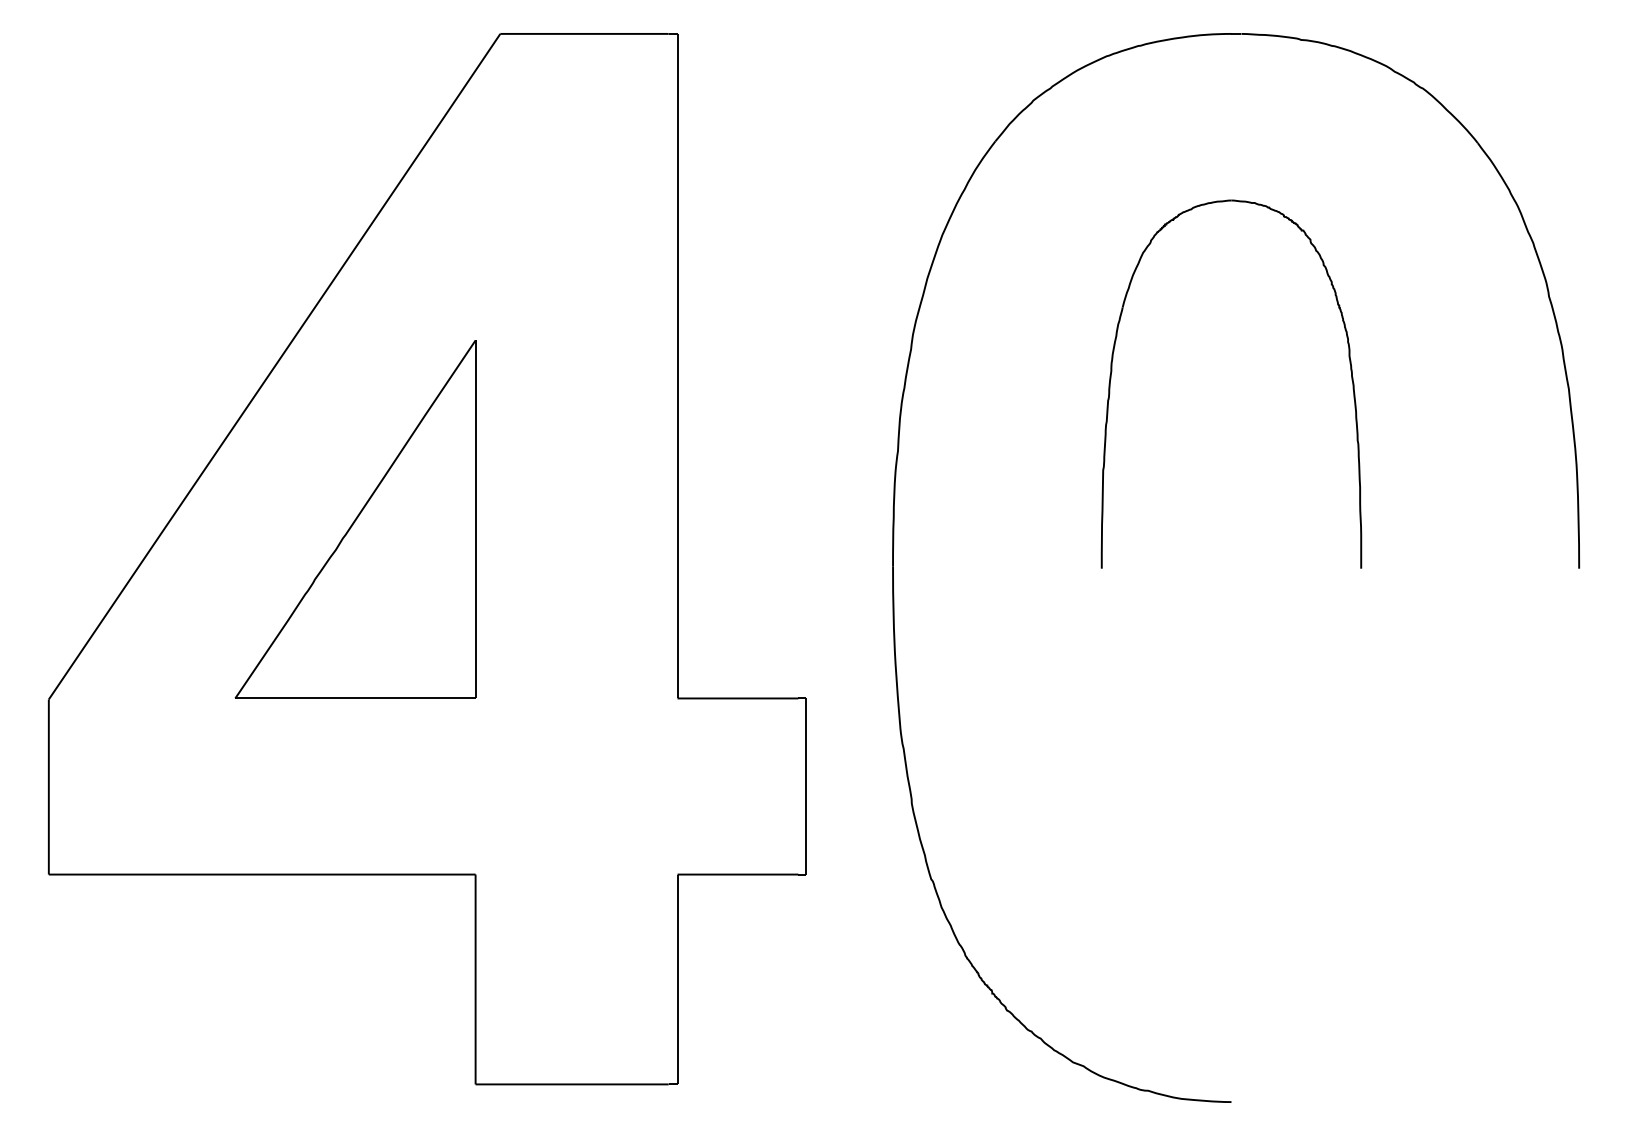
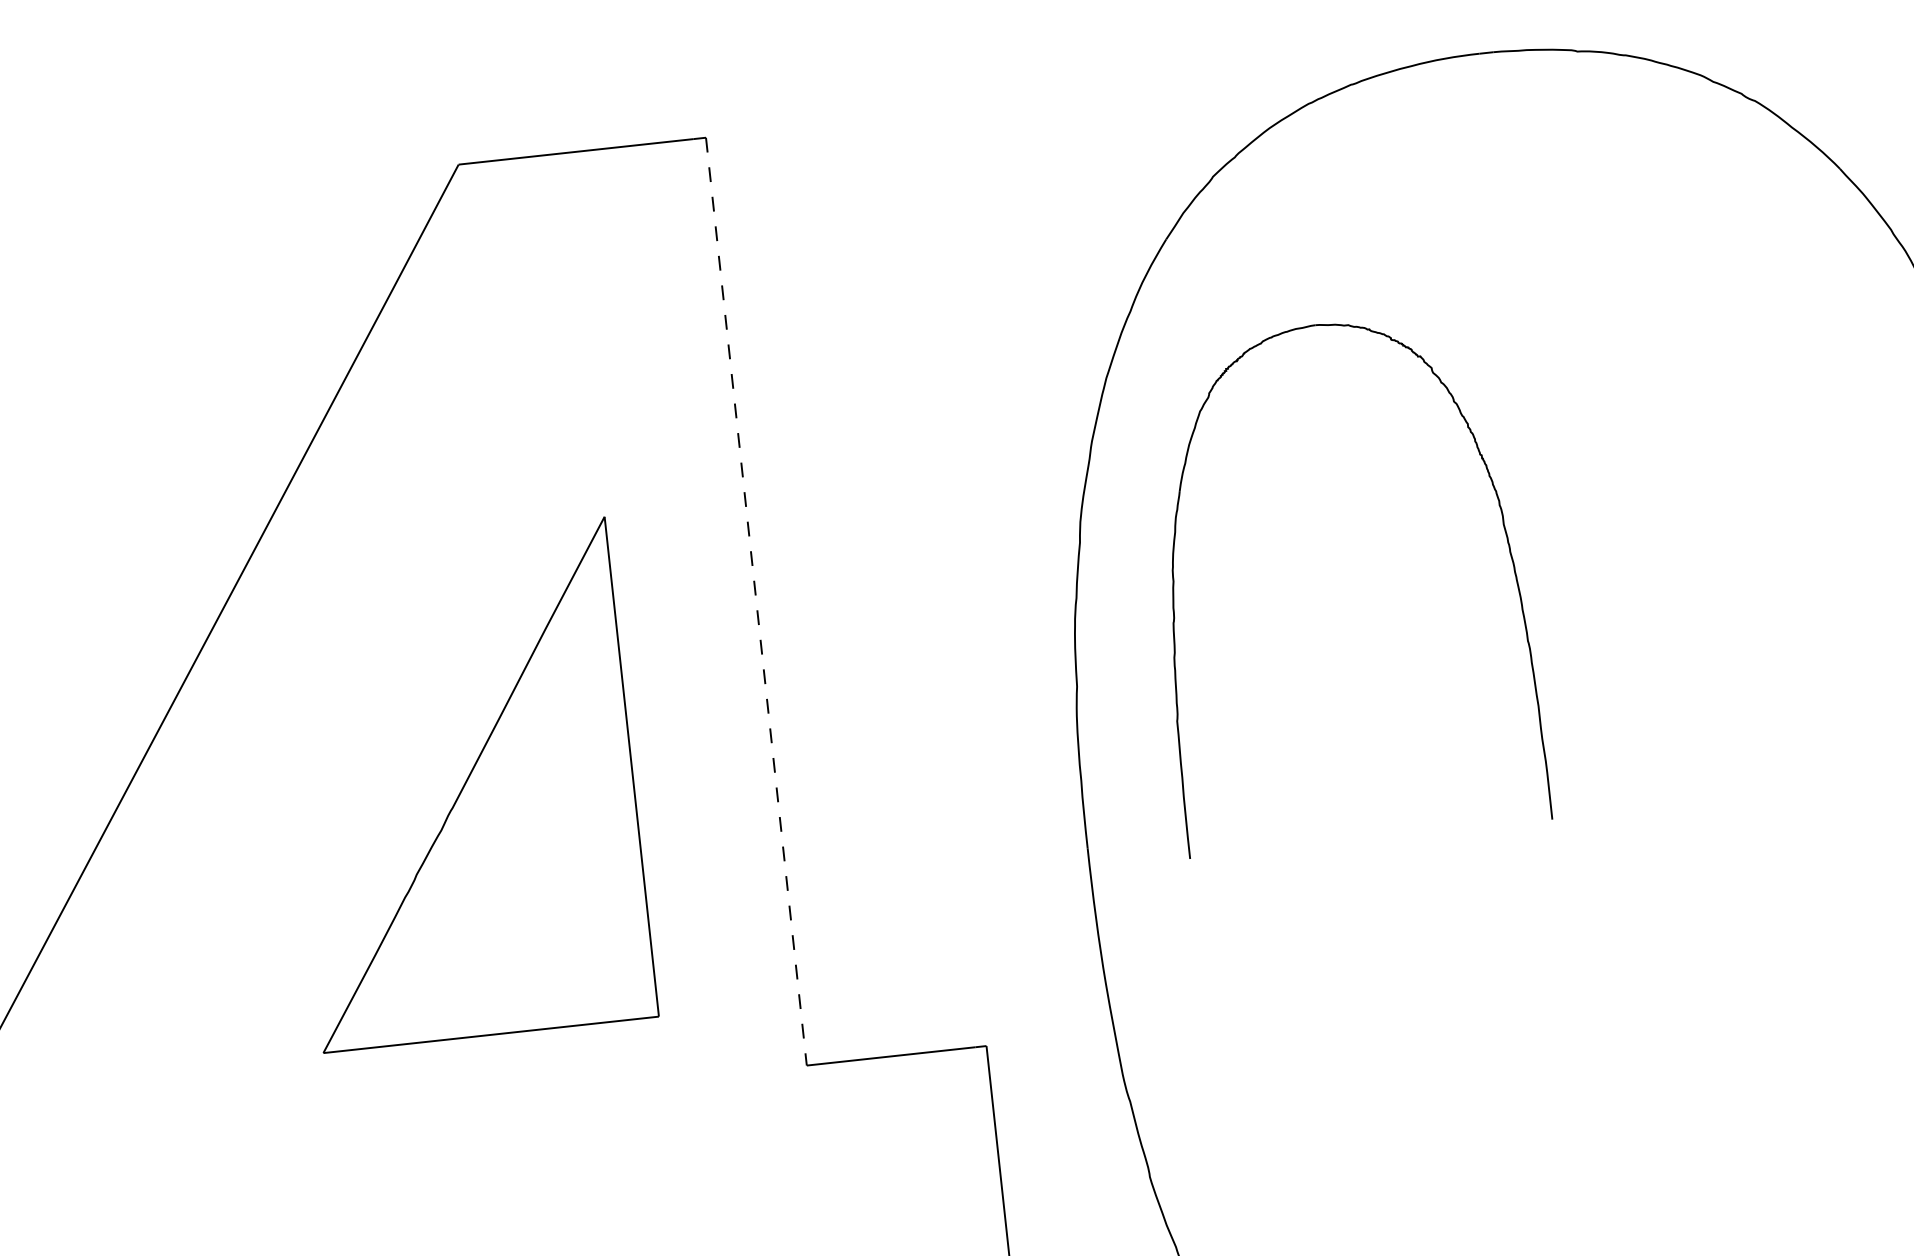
line: (677, 366) -> (756, 602), solid -> dashed
part: (1112, 372) -> (1175, 583), moved
part: (355, 519) -> (464, 785), moved

